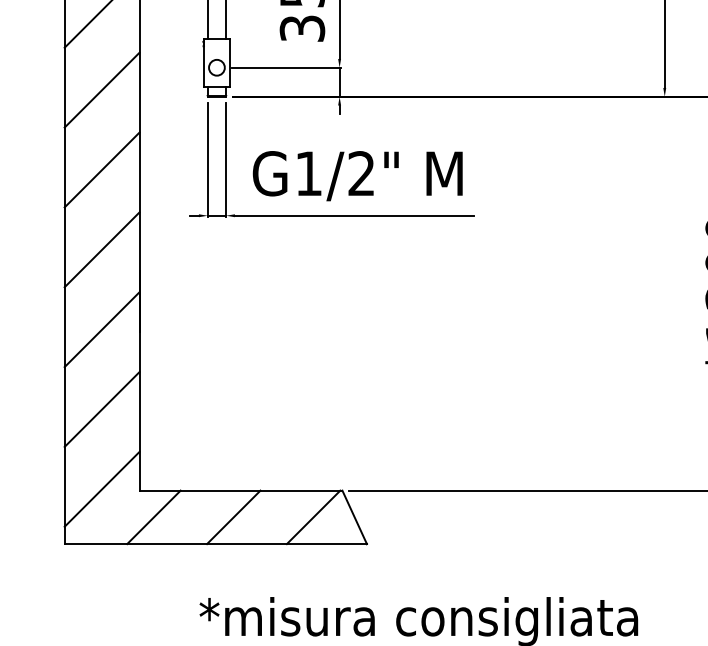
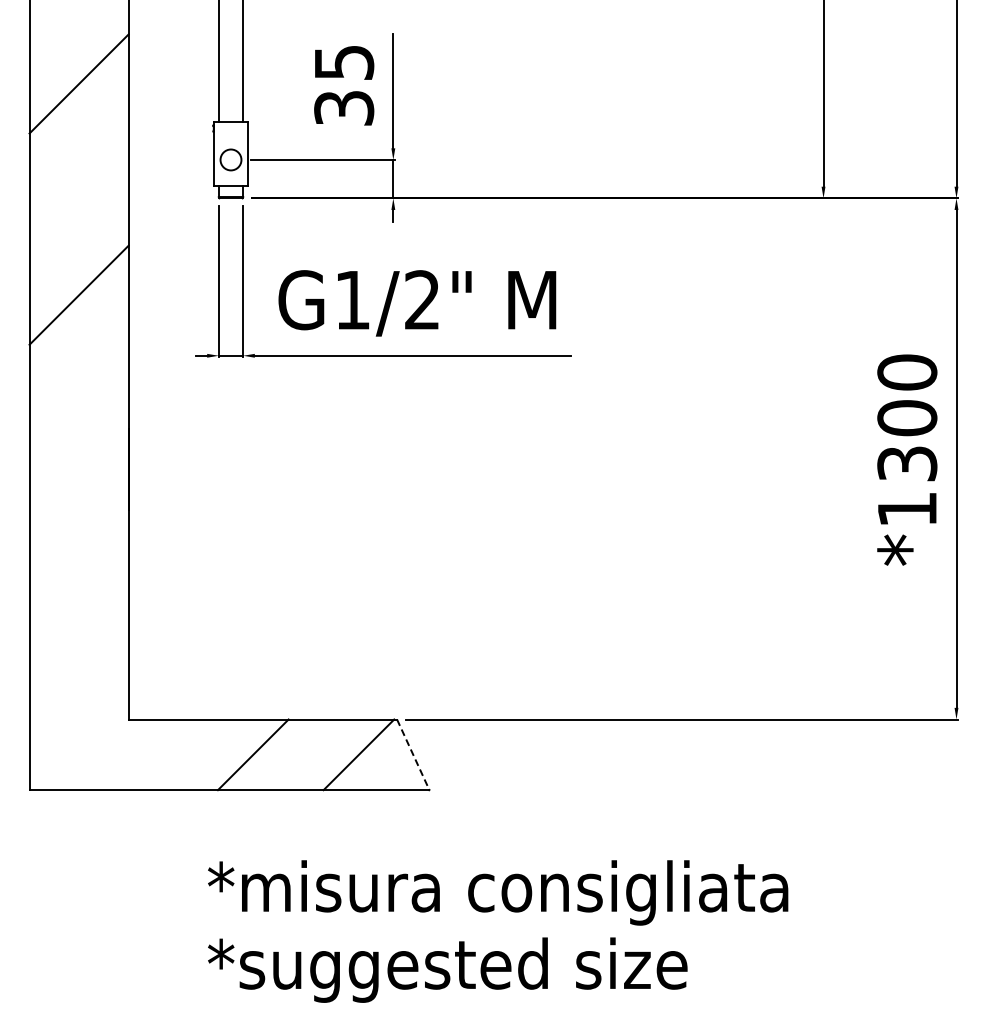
line: (101, 90) -> (78, 189), removed
line: (101, 249) -> (78, 400), removed
line: (101, 329) -> (78, 506), removed
line: (101, 409) -> (78, 611), removed
line: (101, 489) -> (78, 717), removed
line: (153, 517) -> (147, 754), removed
line: (354, 517) -> (413, 754), solid -> dashed

